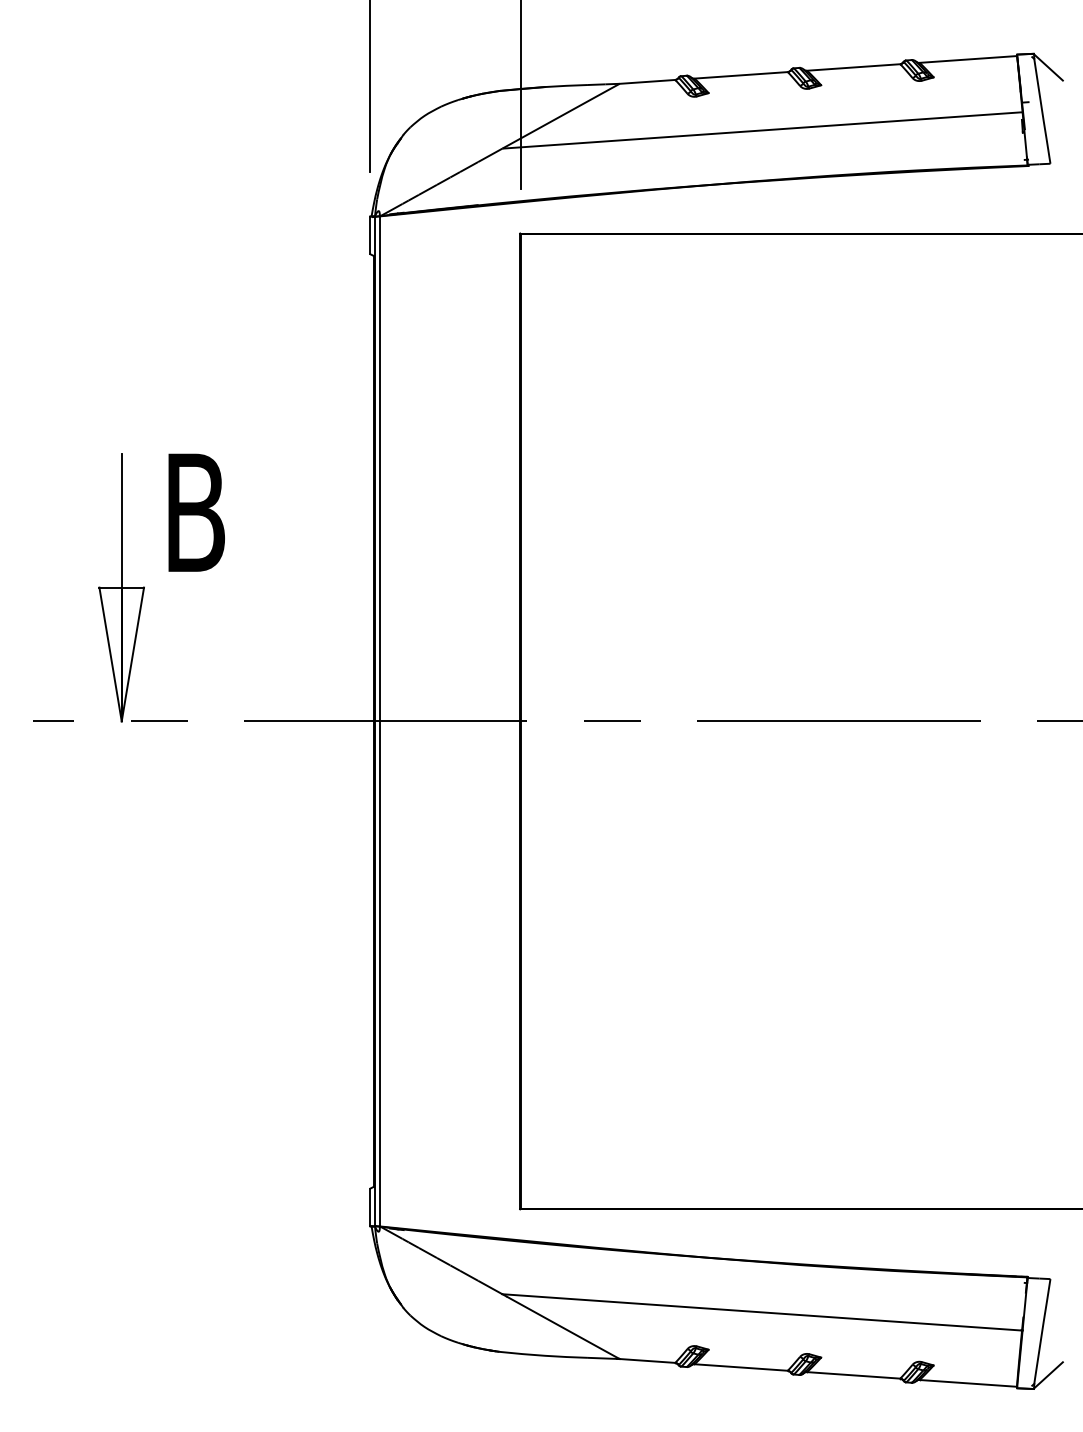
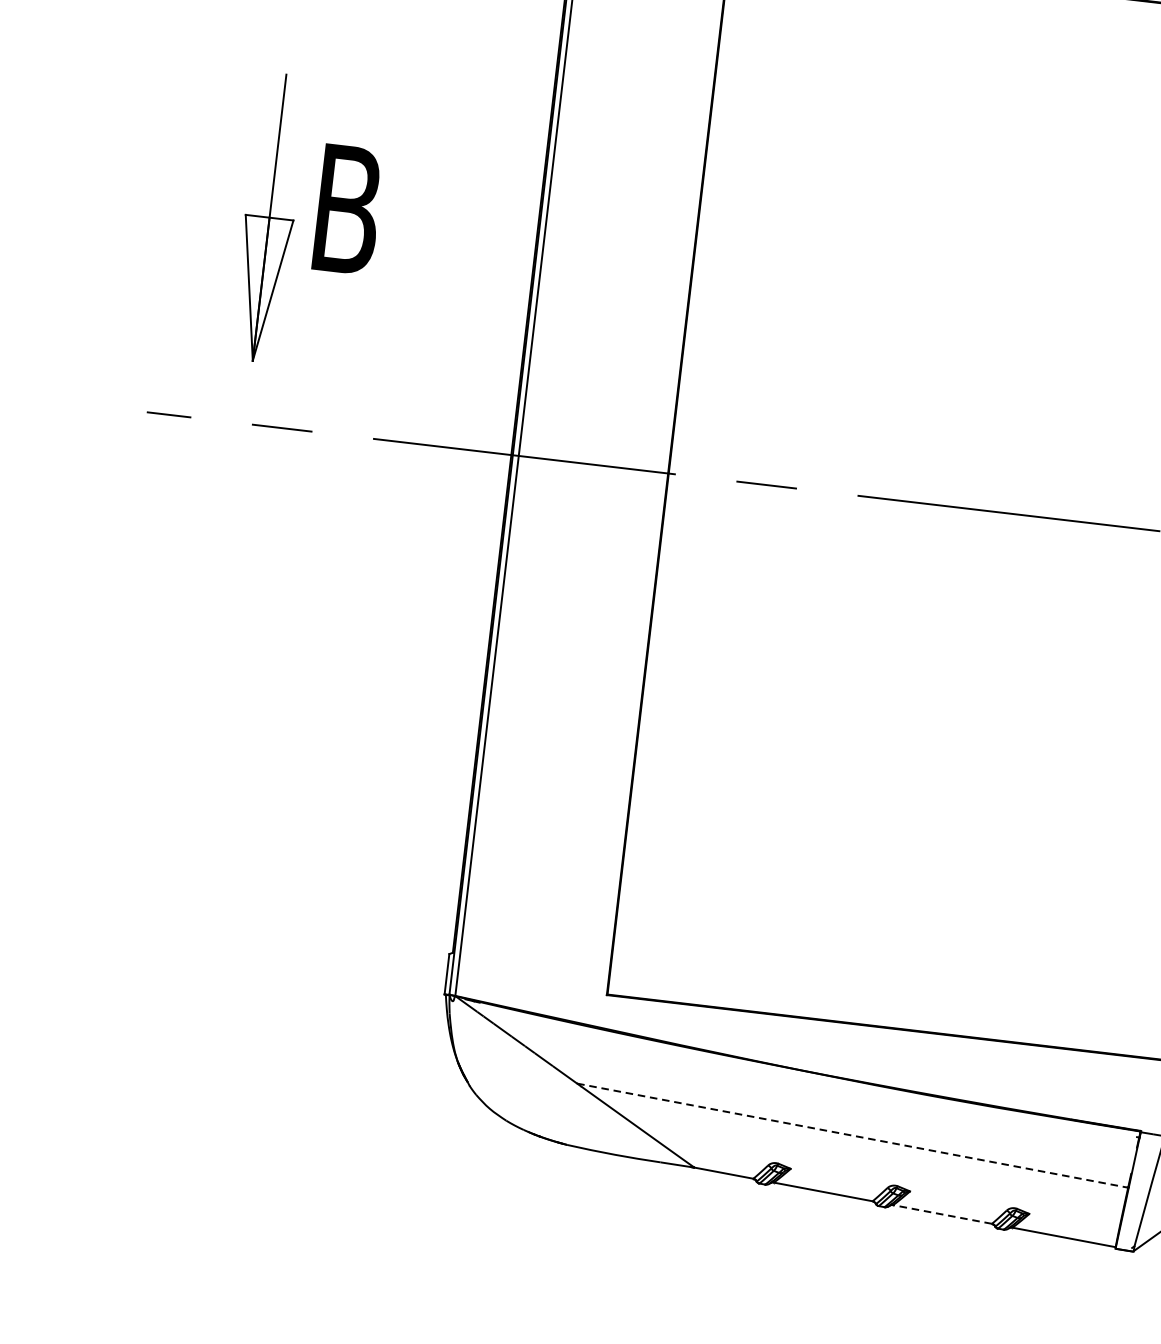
part: (121, 587) -> (269, 217), moved
line: (762, 1312) -> (852, 1135), solid -> dashed
line: (853, 1375) -> (942, 1214), solid -> dashed

